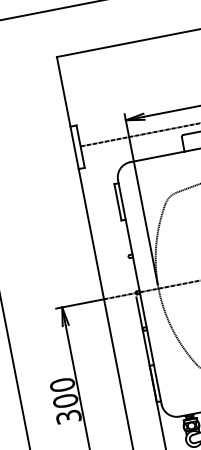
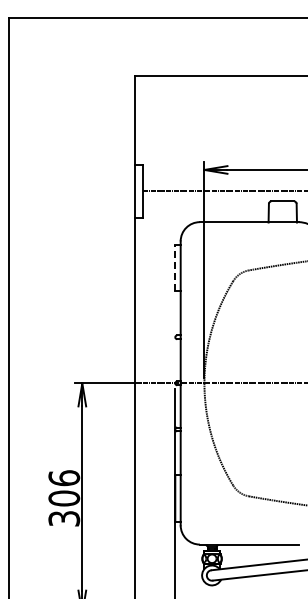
line: (117, 201) -> (175, 267), solid -> dashed
text: (61, 385) -> (63, 478), 300 -> 306

